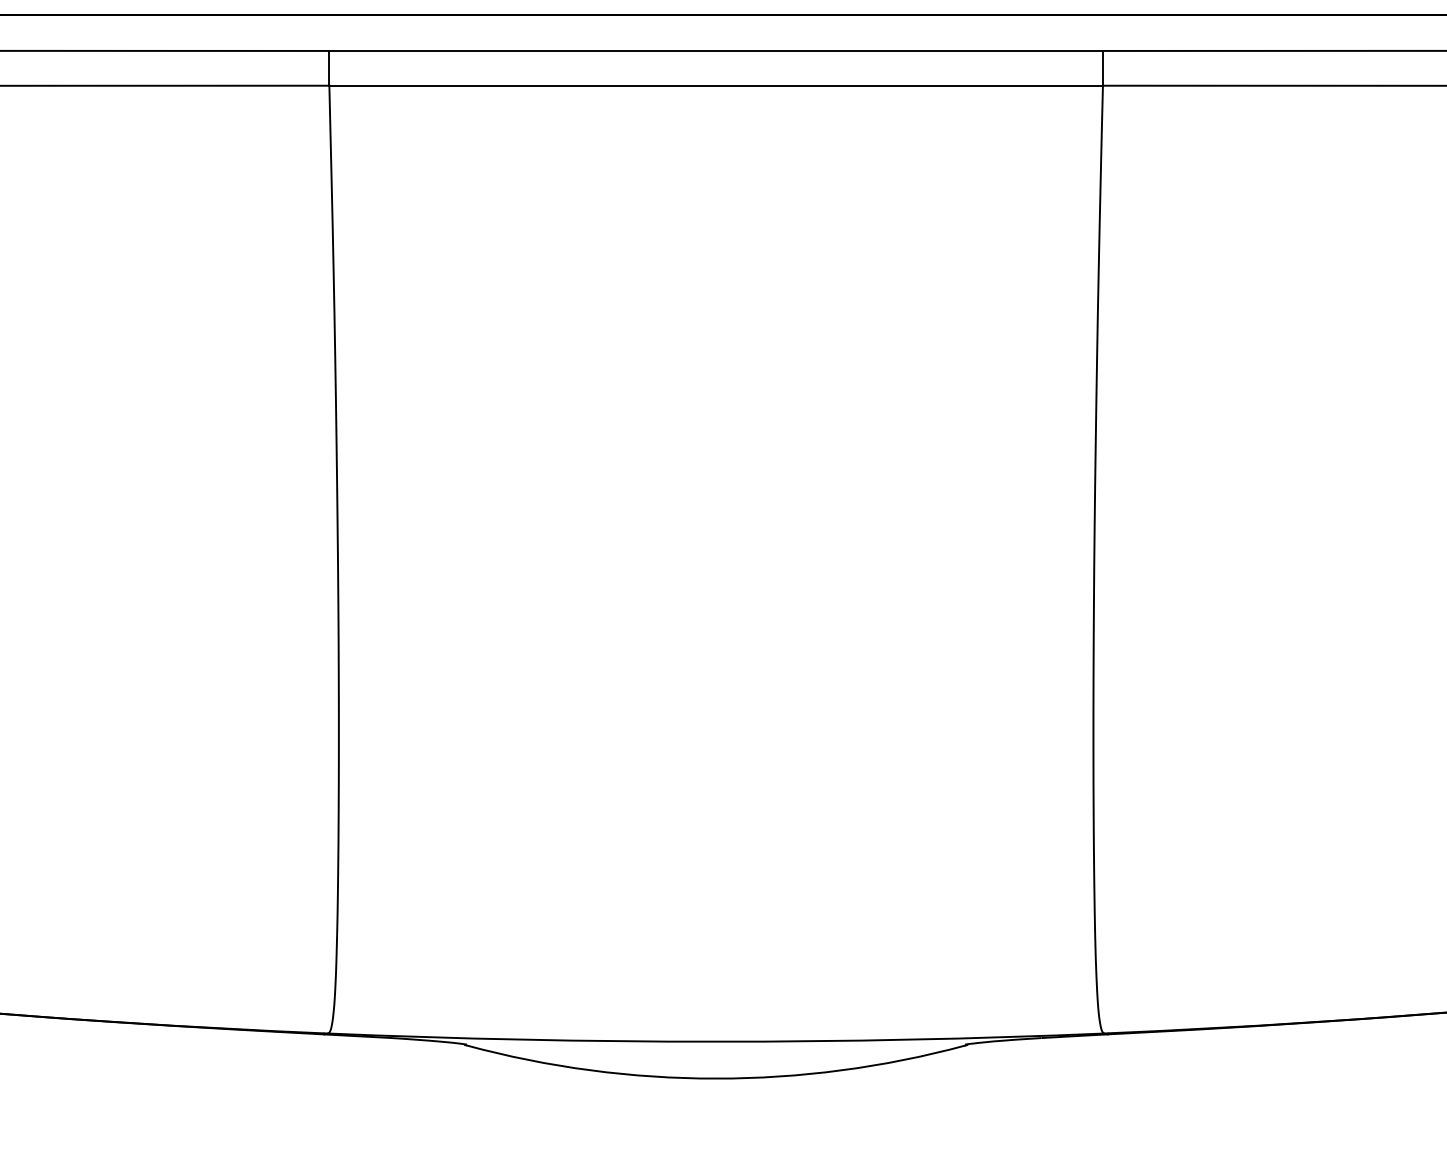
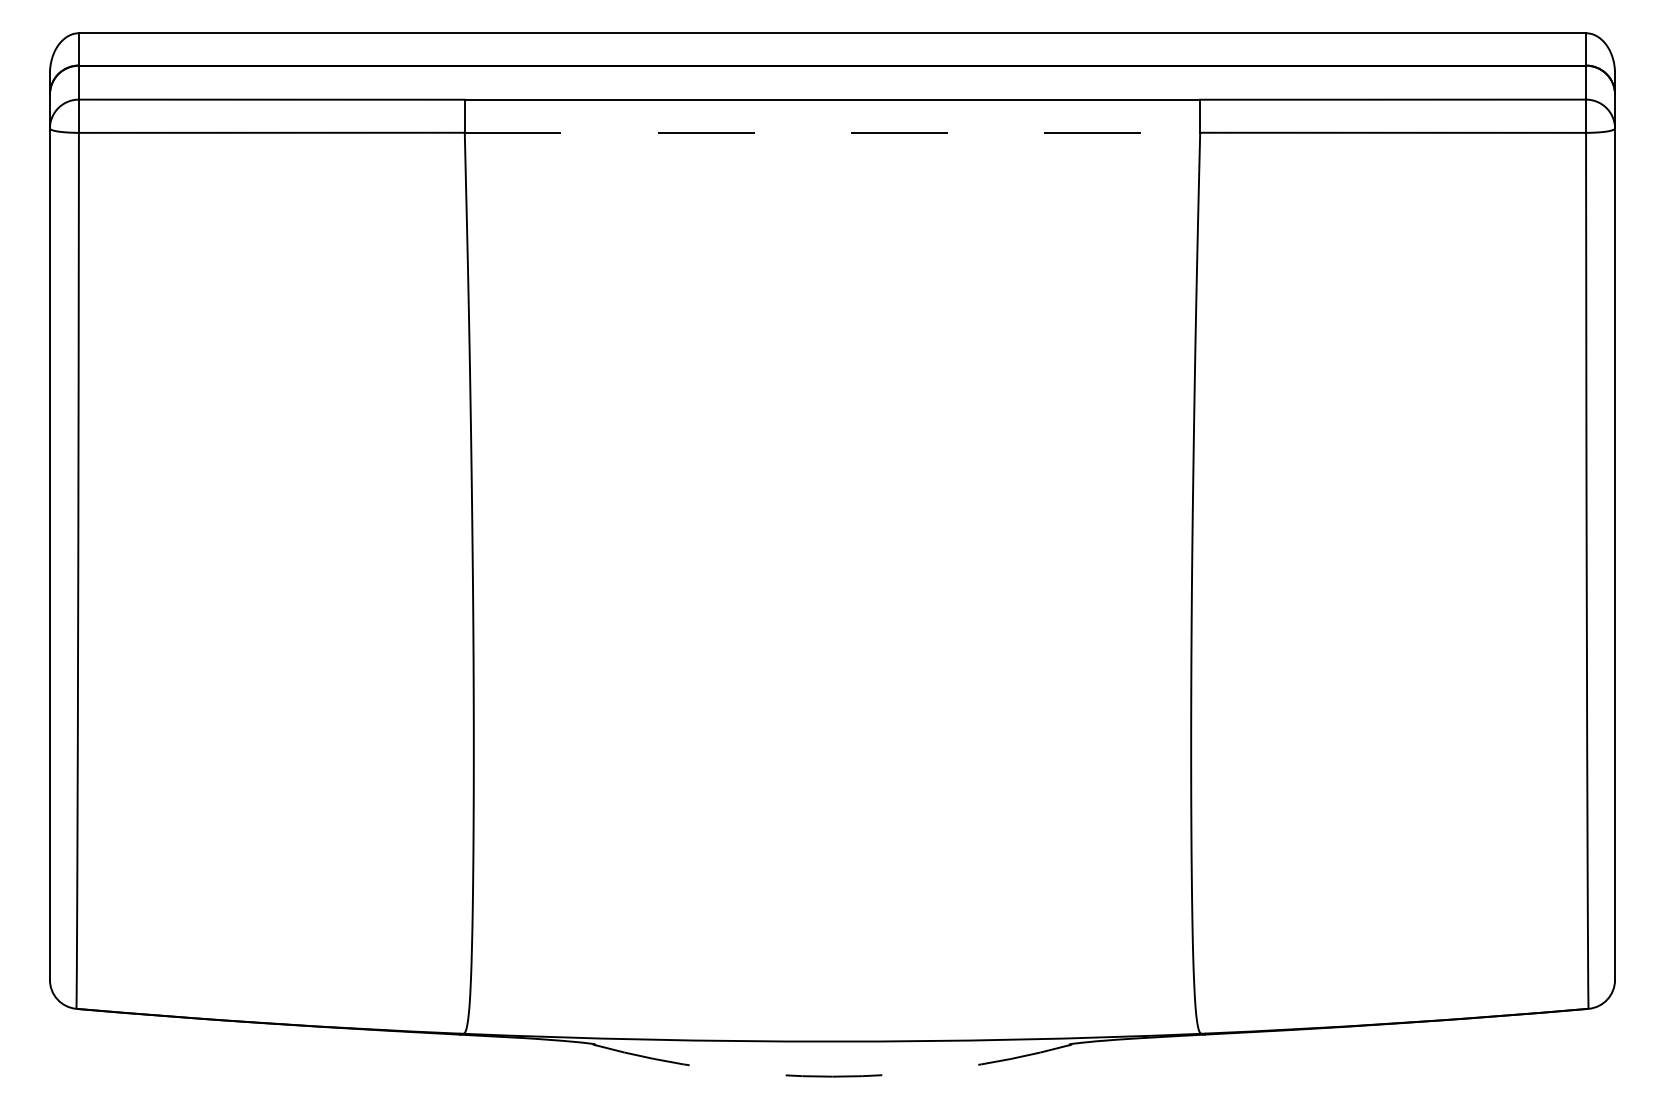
line: (716, 85) -> (832, 132), solid -> dashed
arc: (716, 1078) -> (832, 1076), solid -> dashed

